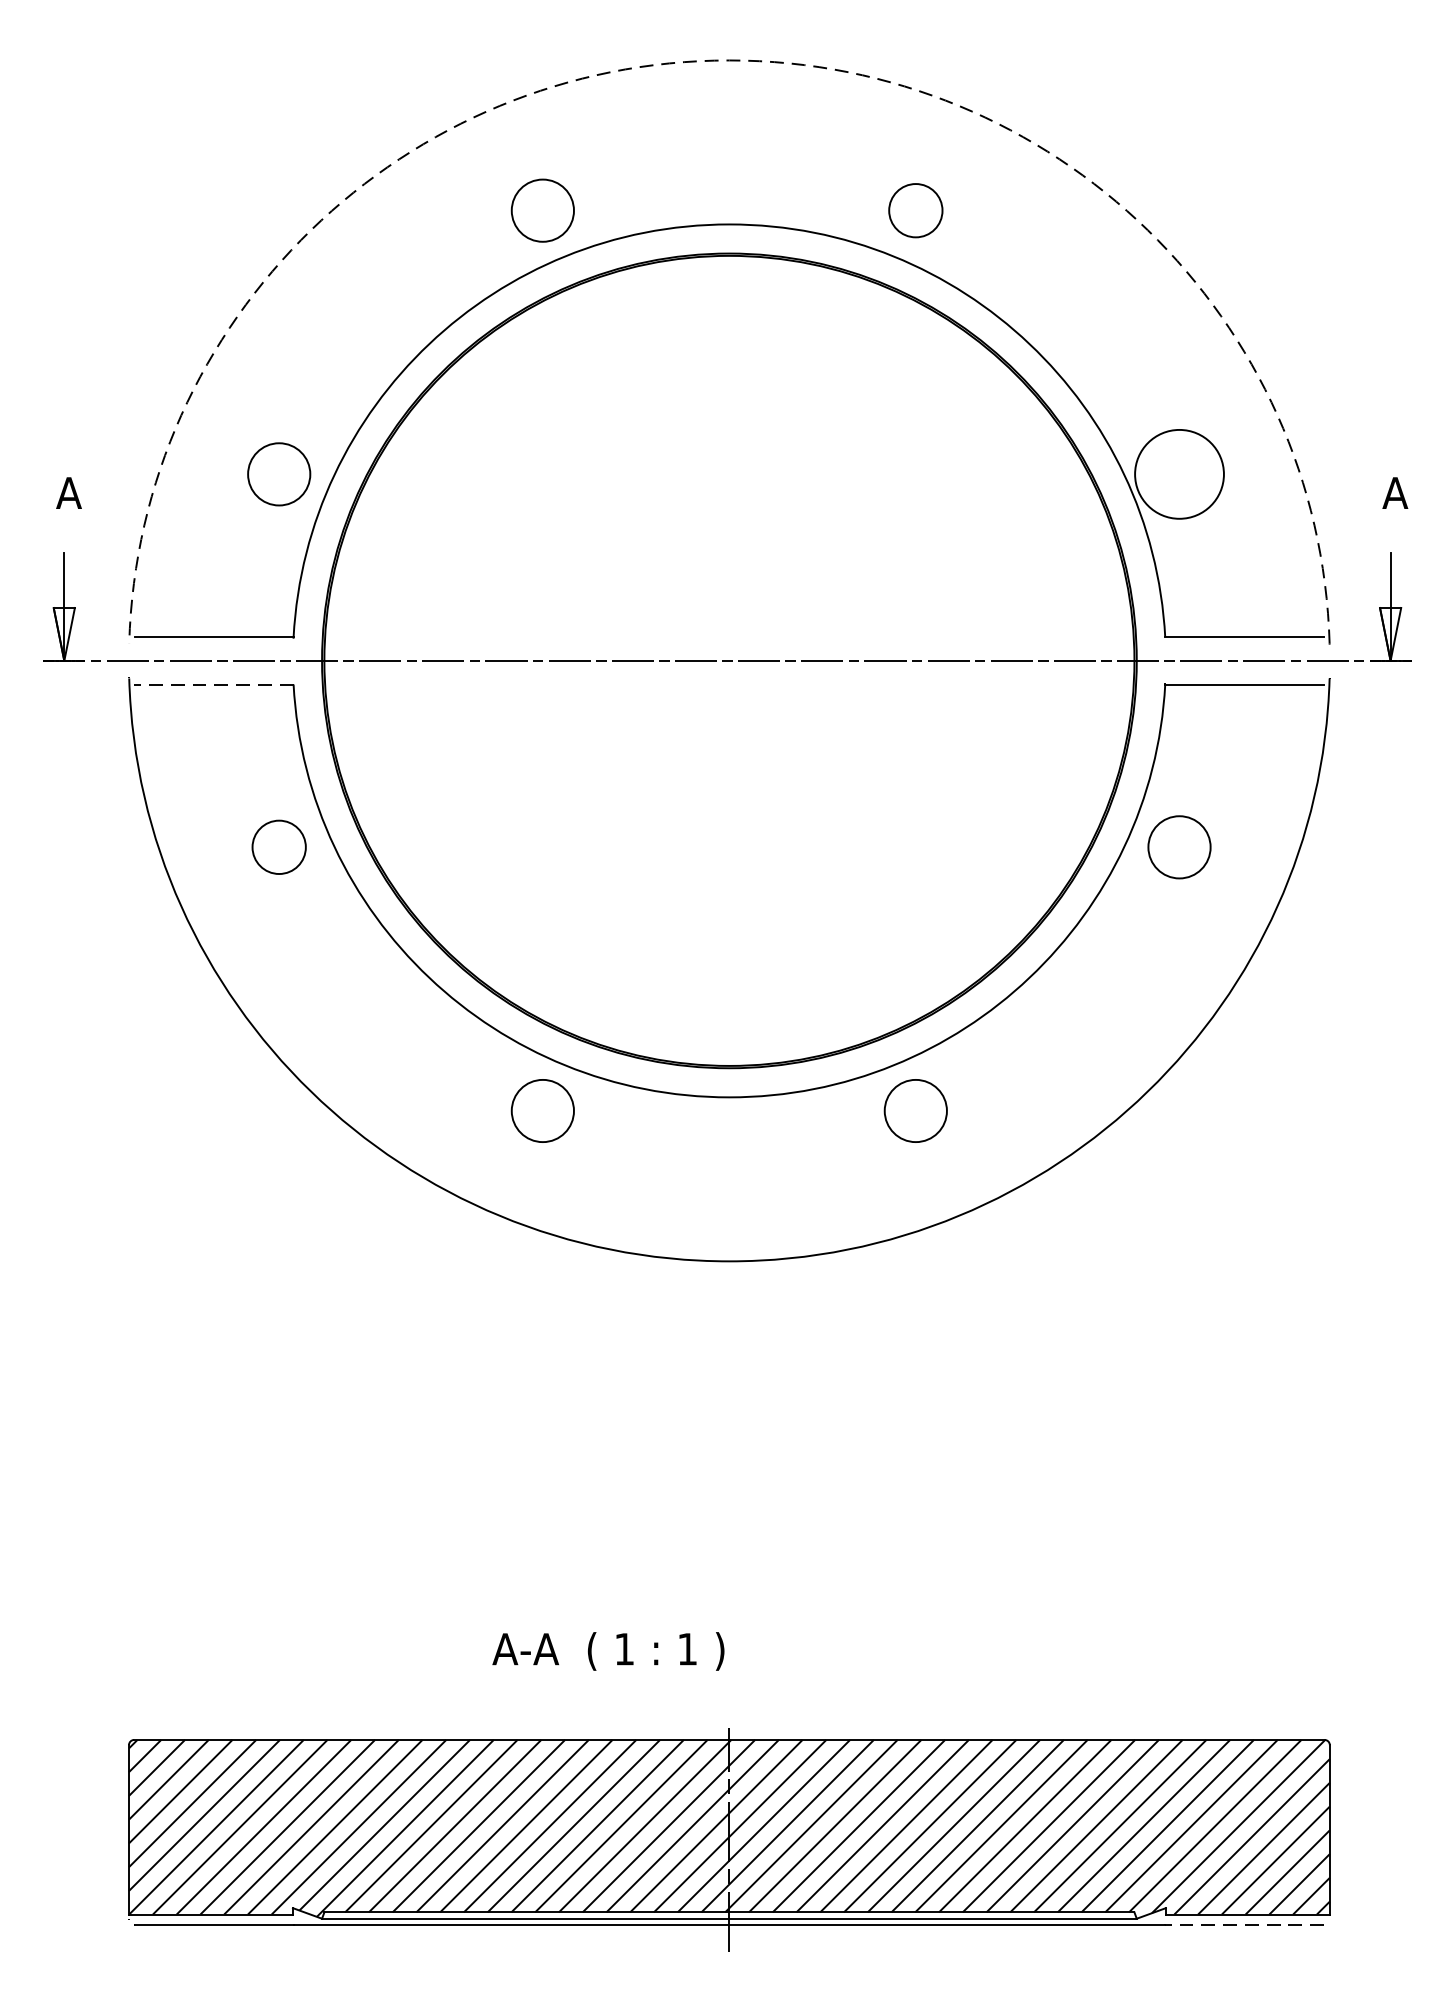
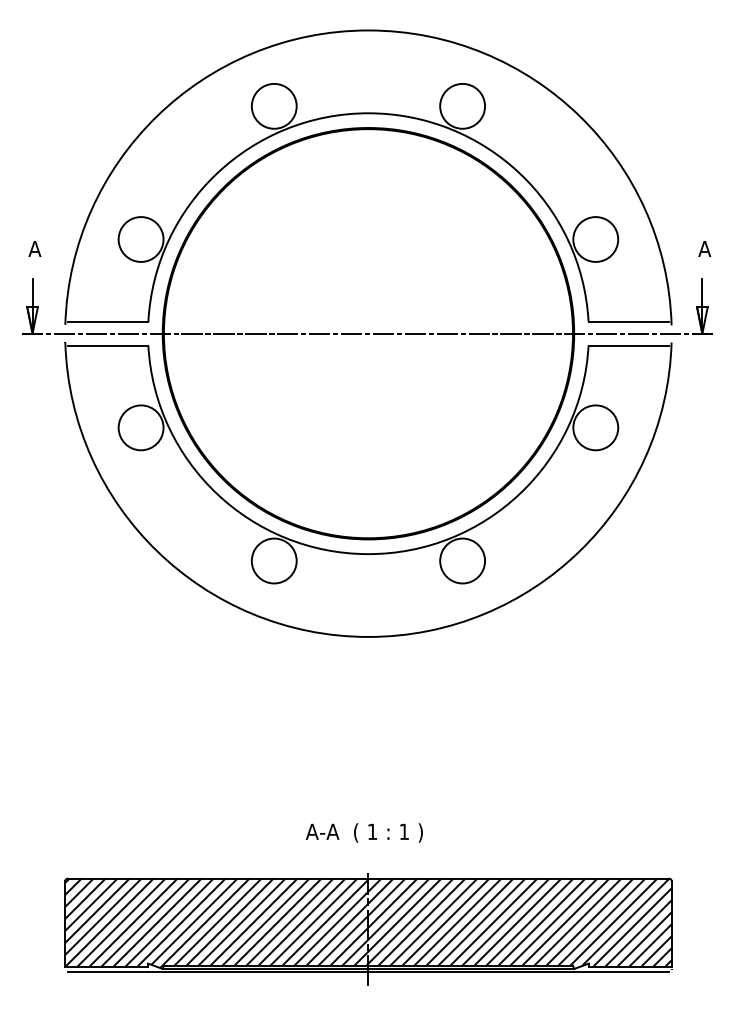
arc: (729, 60) -> (368, 30), dashed -> solid
circle: (541, 209) -> (273, 105), size x1.43
circle: (915, 209) -> (462, 105), size x1.67
circle: (278, 474) -> (140, 239), size x1.43
line: (212, 684) -> (107, 345), dashed -> solid
circle: (278, 846) -> (140, 427), size x1.67
circle: (1178, 846) -> (595, 427), size x1.43
circle: (541, 1109) -> (273, 560), size x1.43
circle: (915, 1109) -> (462, 560), size x1.43
text: (606, 1650) -> (363, 832), moved
line: (1244, 1925) -> (628, 972), dashed -> solid

